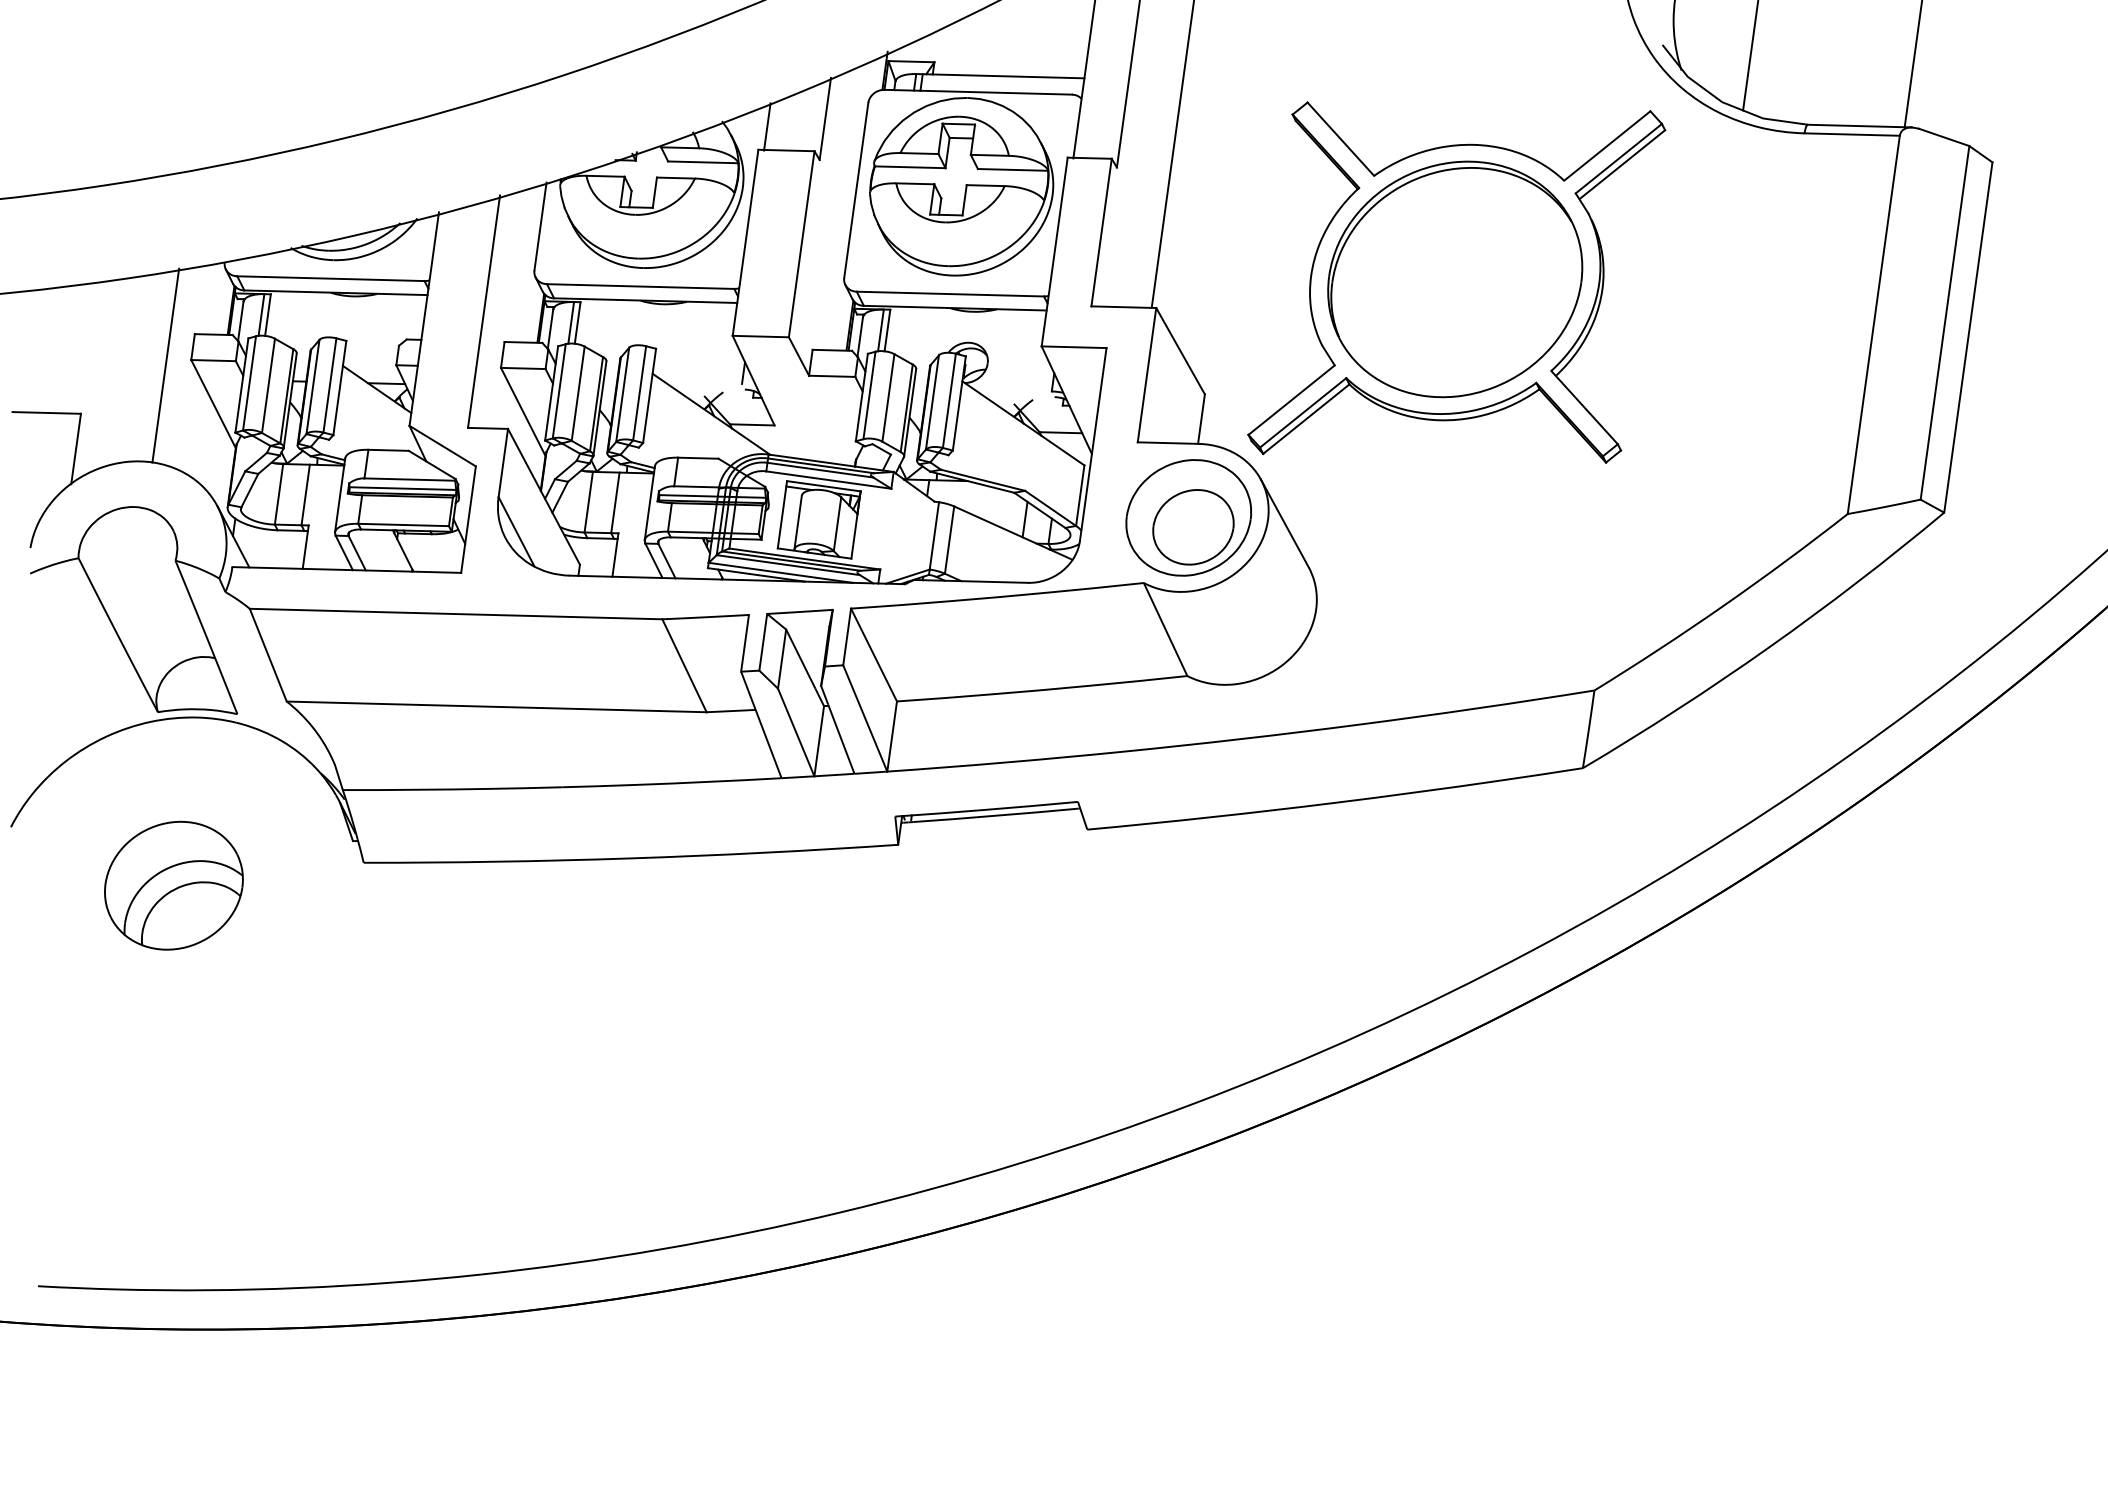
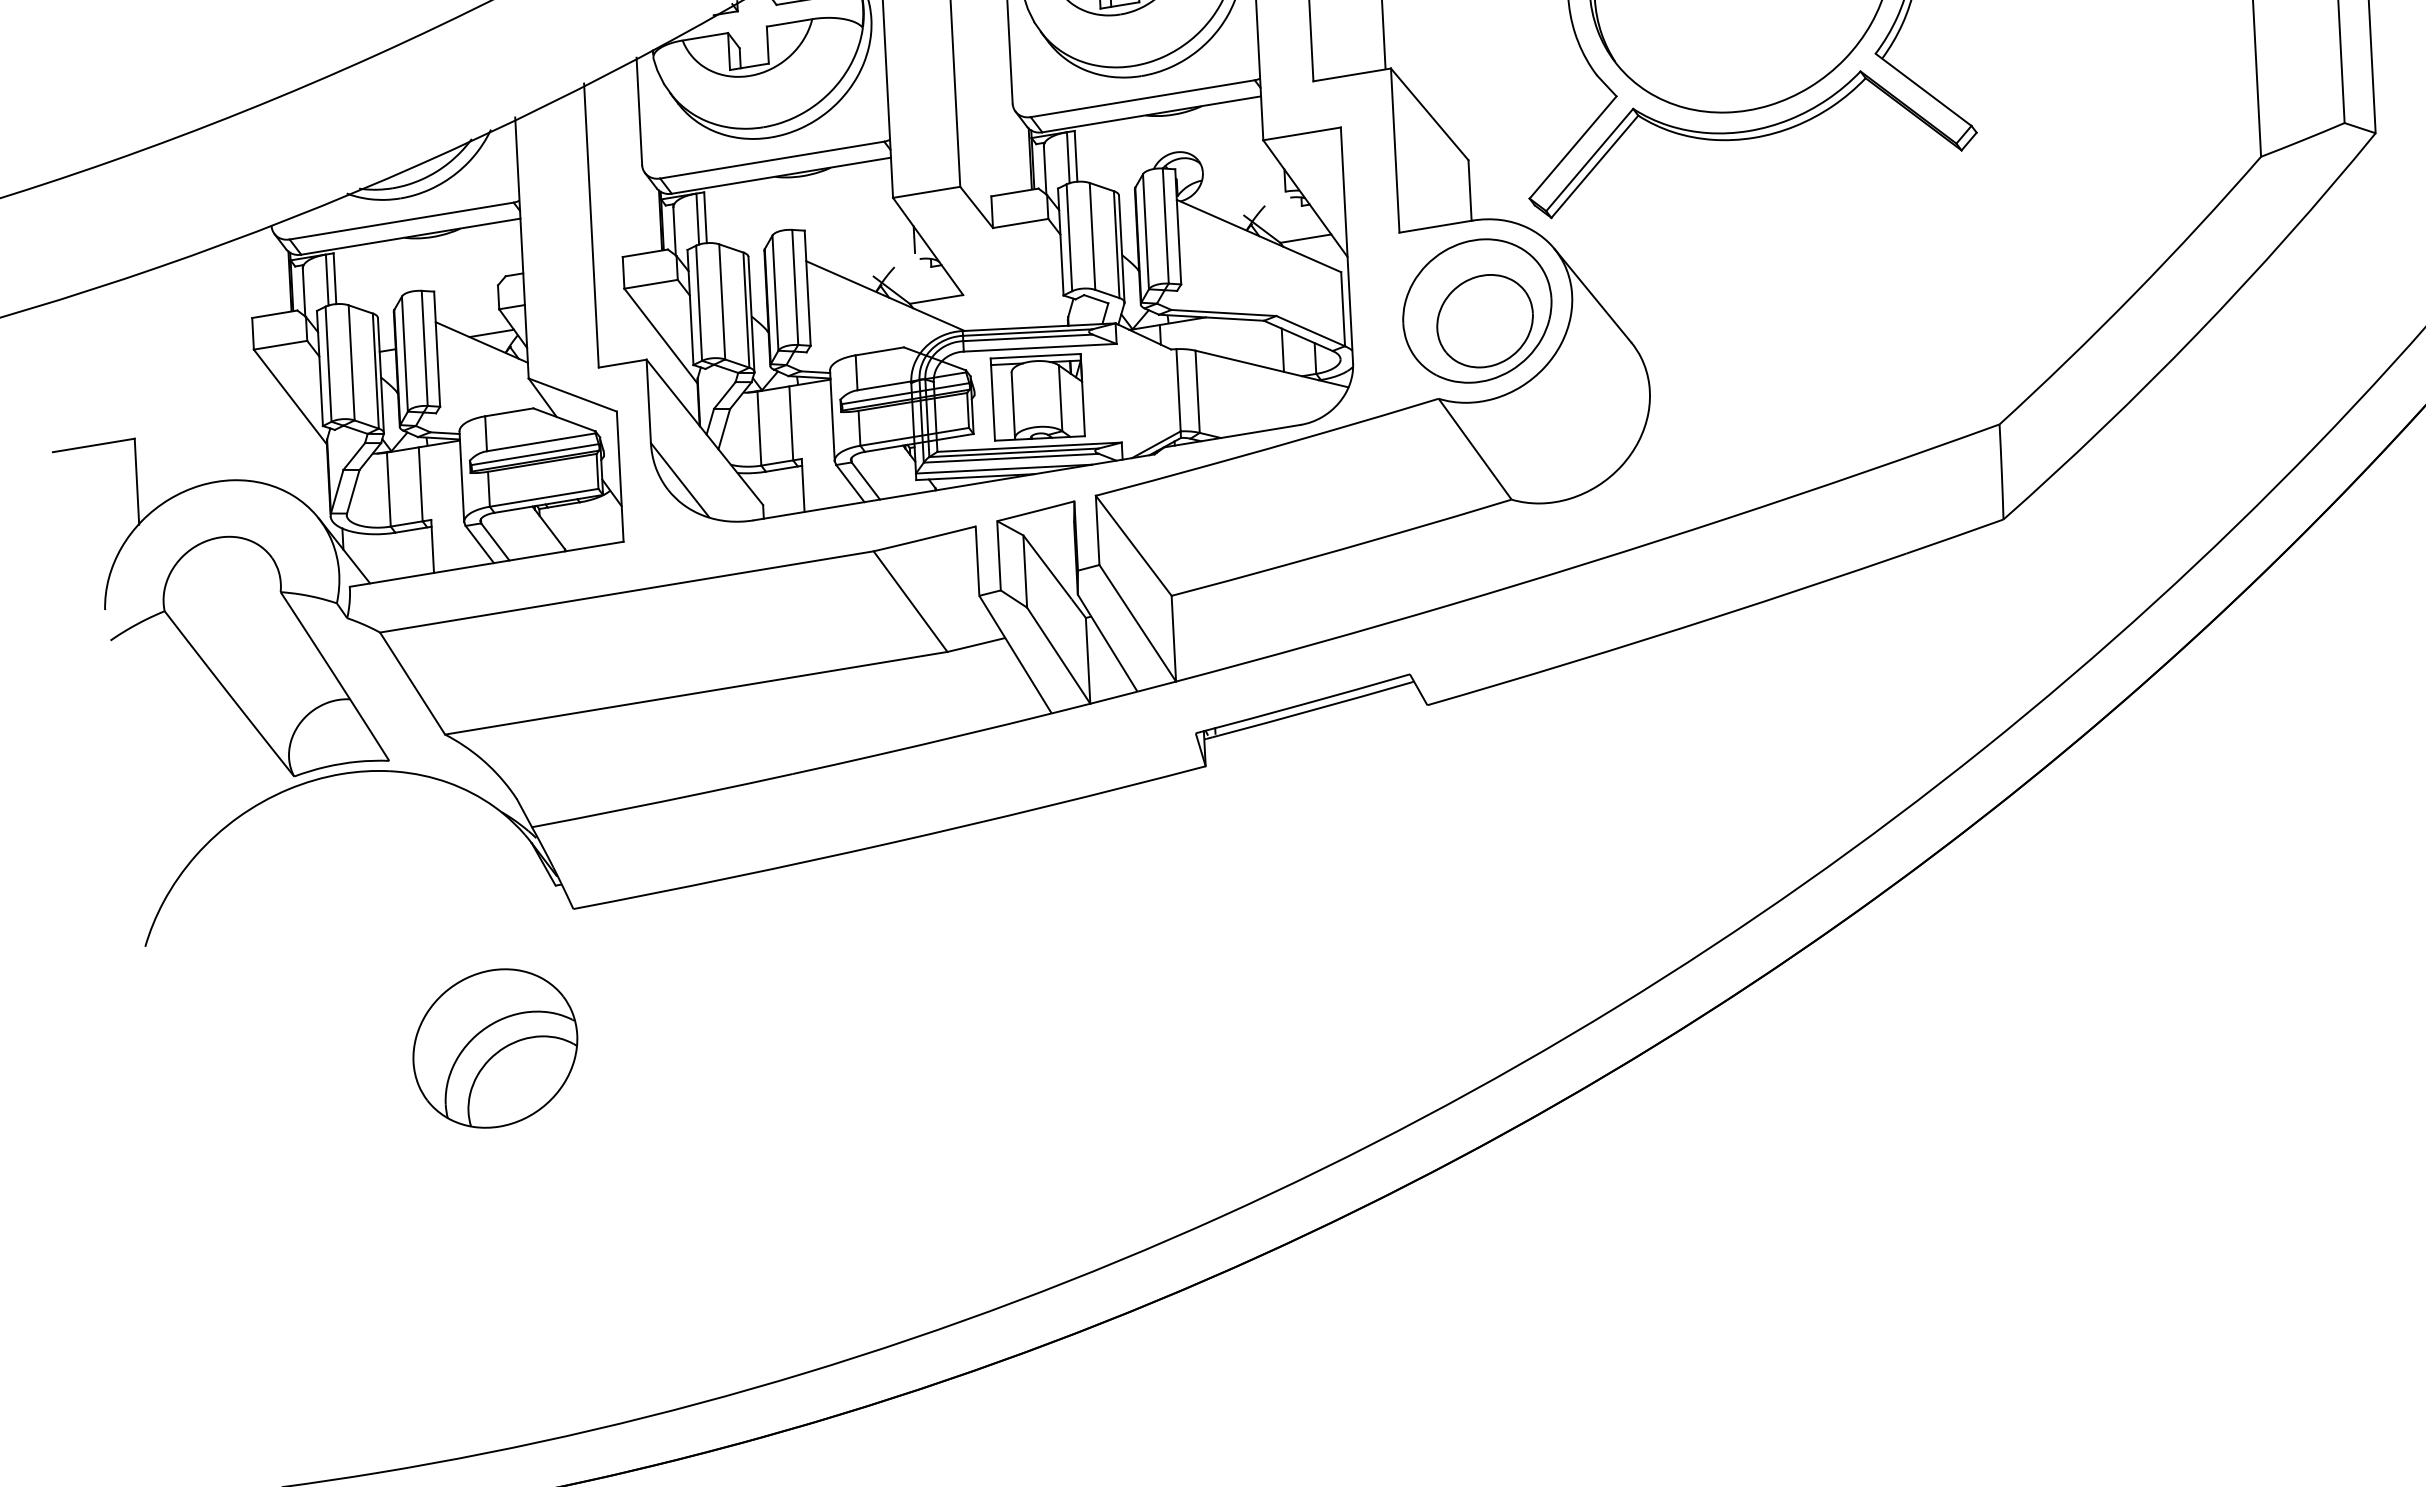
line: (165, 365) -> (224, 362), removed
part: (173, 885) -> (494, 1048), moved

